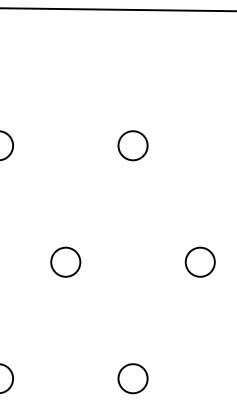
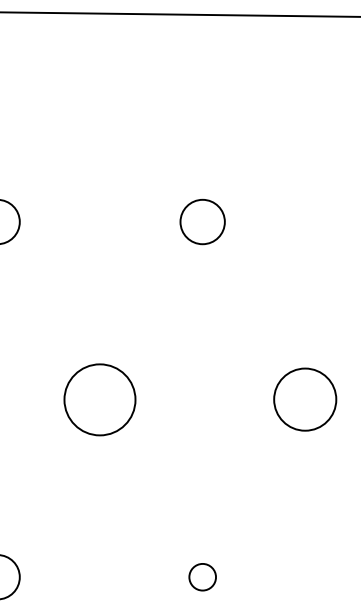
circle: (65, 261) -> (99, 398), size x1.6
circle: (199, 261) -> (304, 398), size x1.4
circle: (132, 378) -> (201, 576), size x0.6

